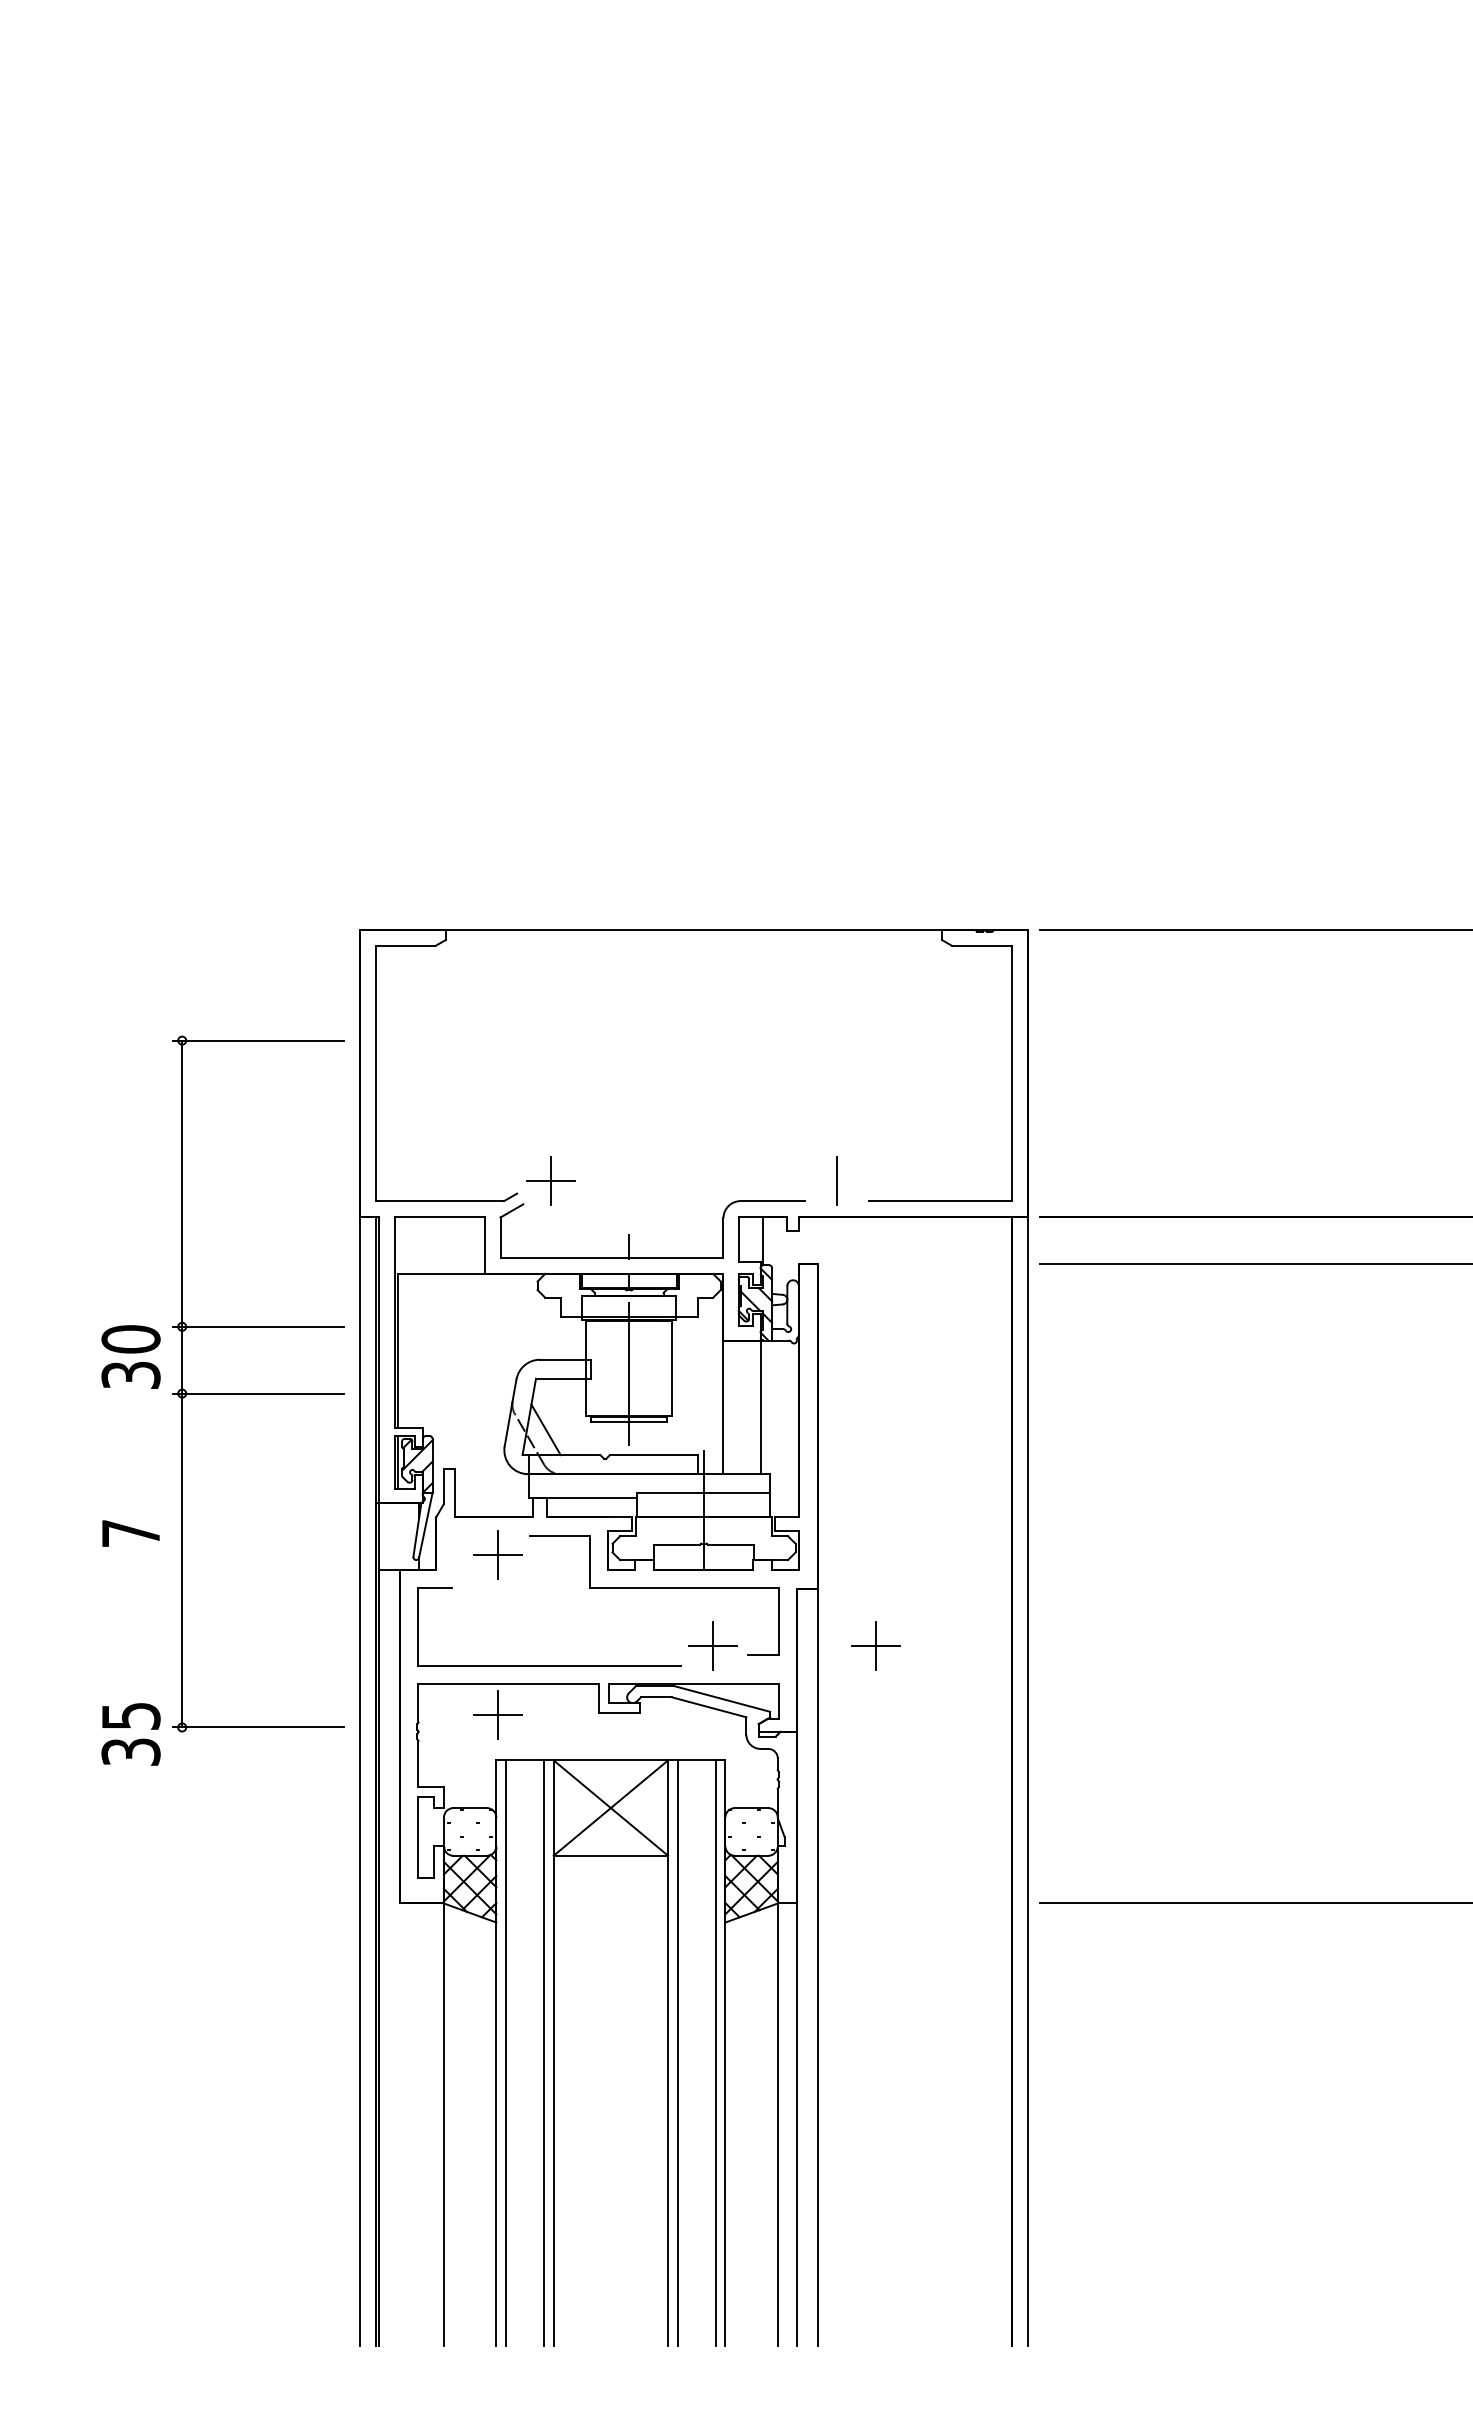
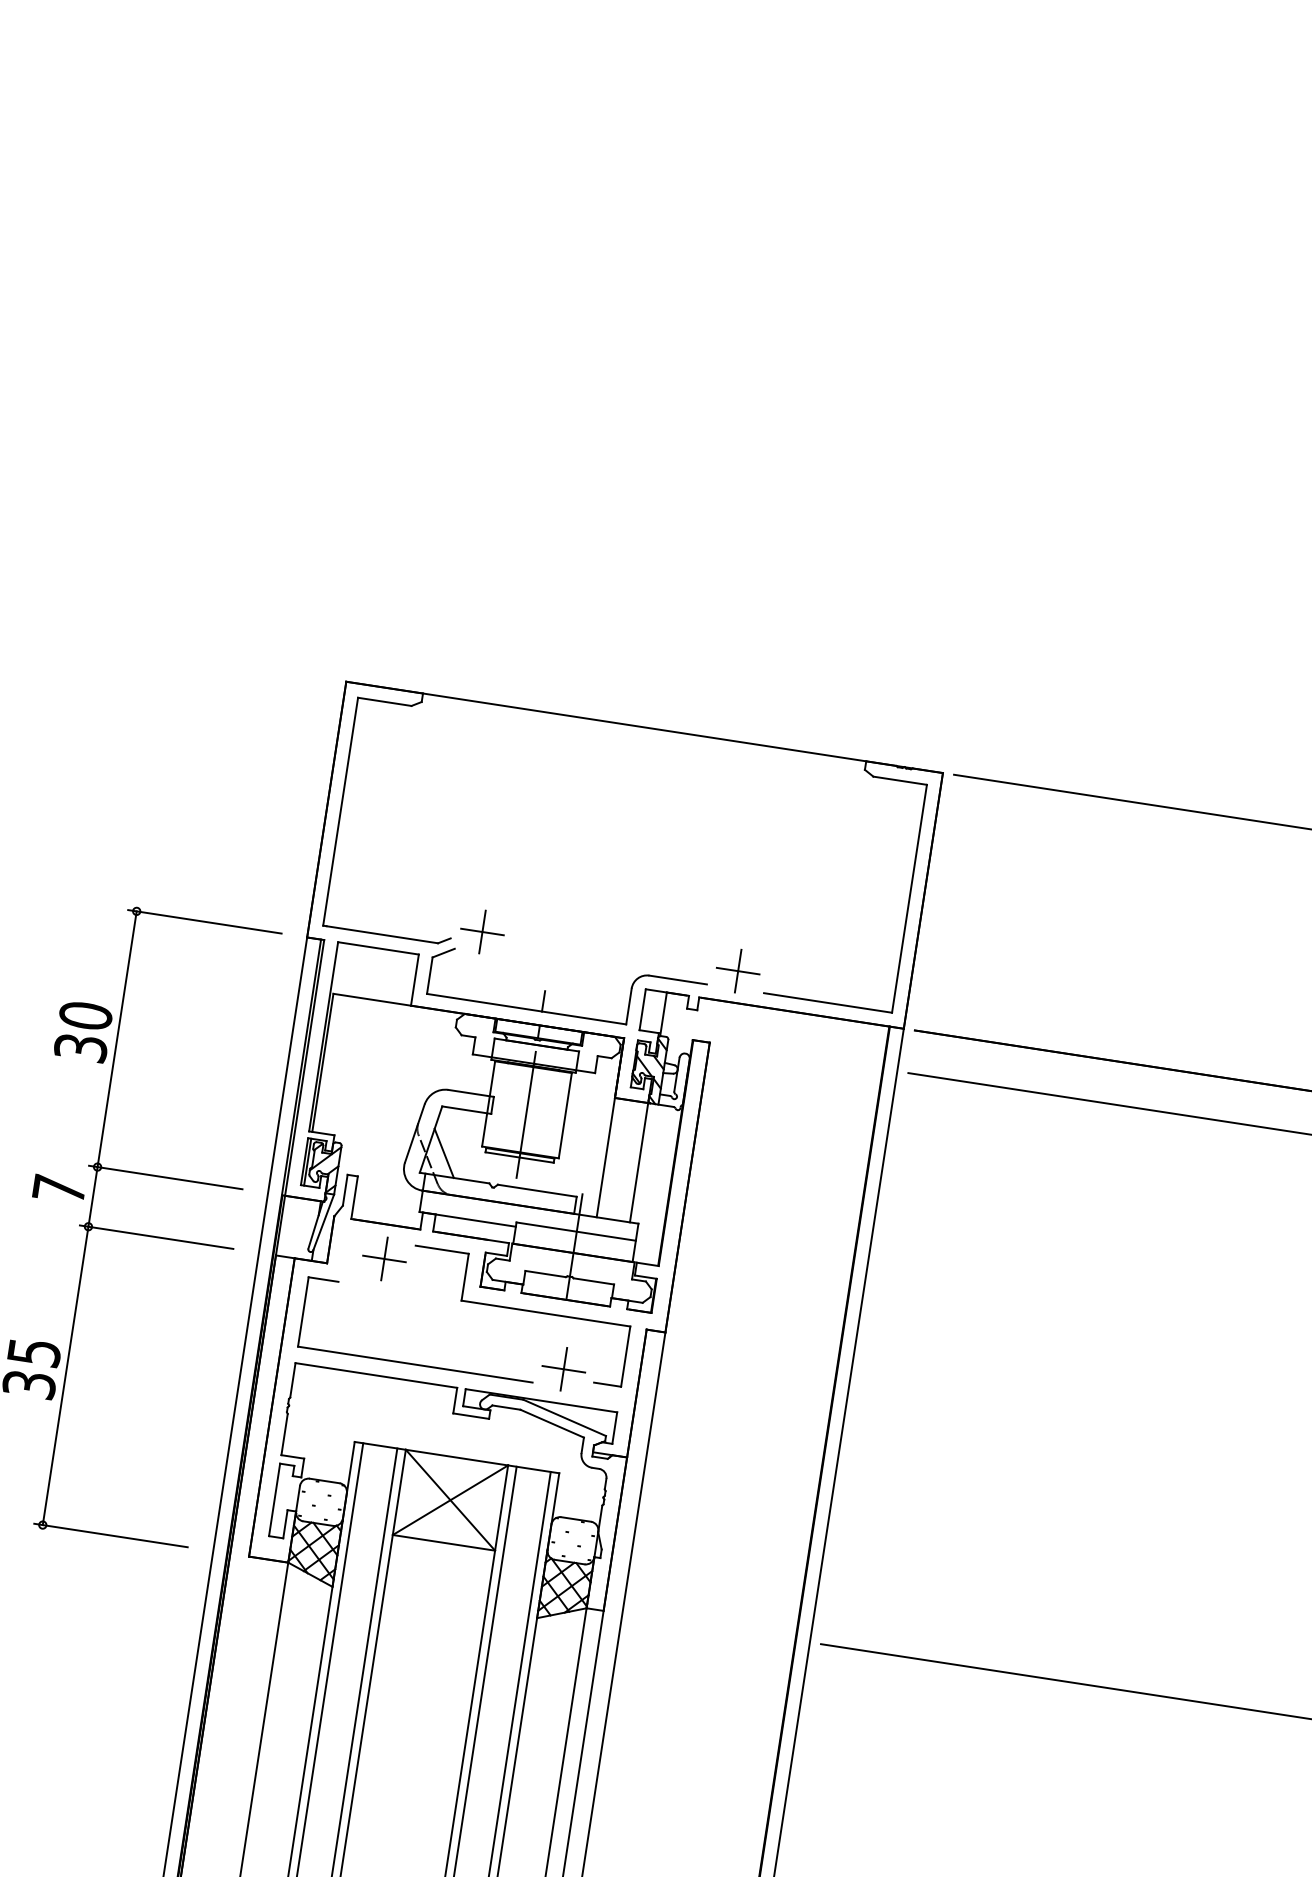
line: (836, 1181) -> (737, 971), added
part: (258, 1393) -> (156, 1237), moved
part: (875, 1645) -> (709, 1391), removed
part: (497, 1714) -> (361, 1401), removed

